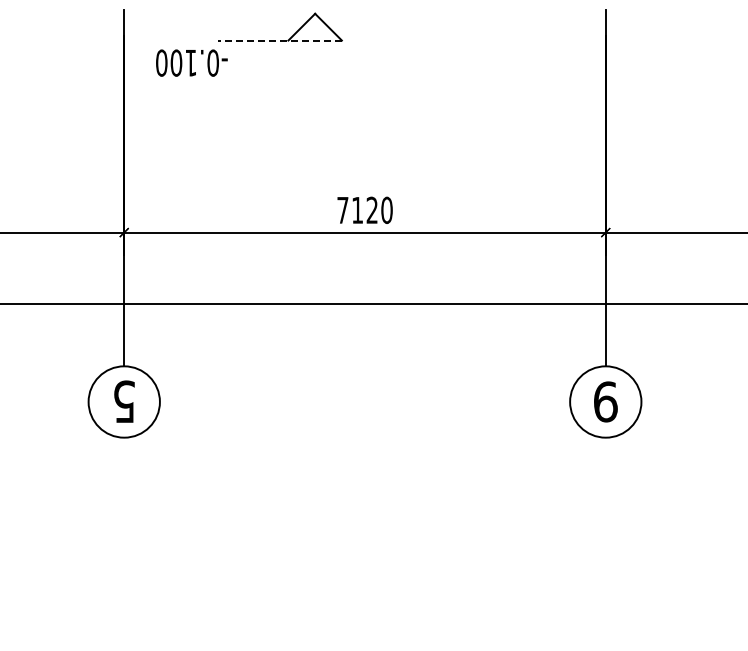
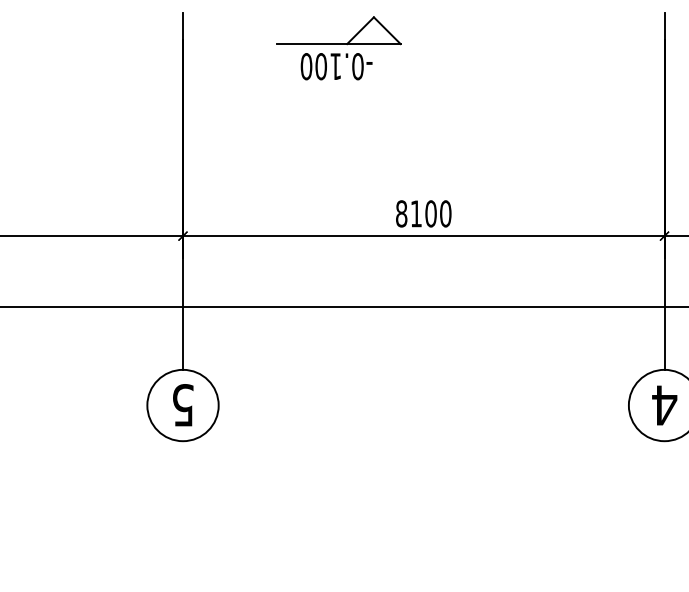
line: (279, 40) -> (338, 44), dashed -> solid
text: (191, 62) -> (336, 66), moved
text: (357, 210) -> (416, 214), 7120 -> 8100
text: (605, 401) -> (664, 405), 9 -> 4

